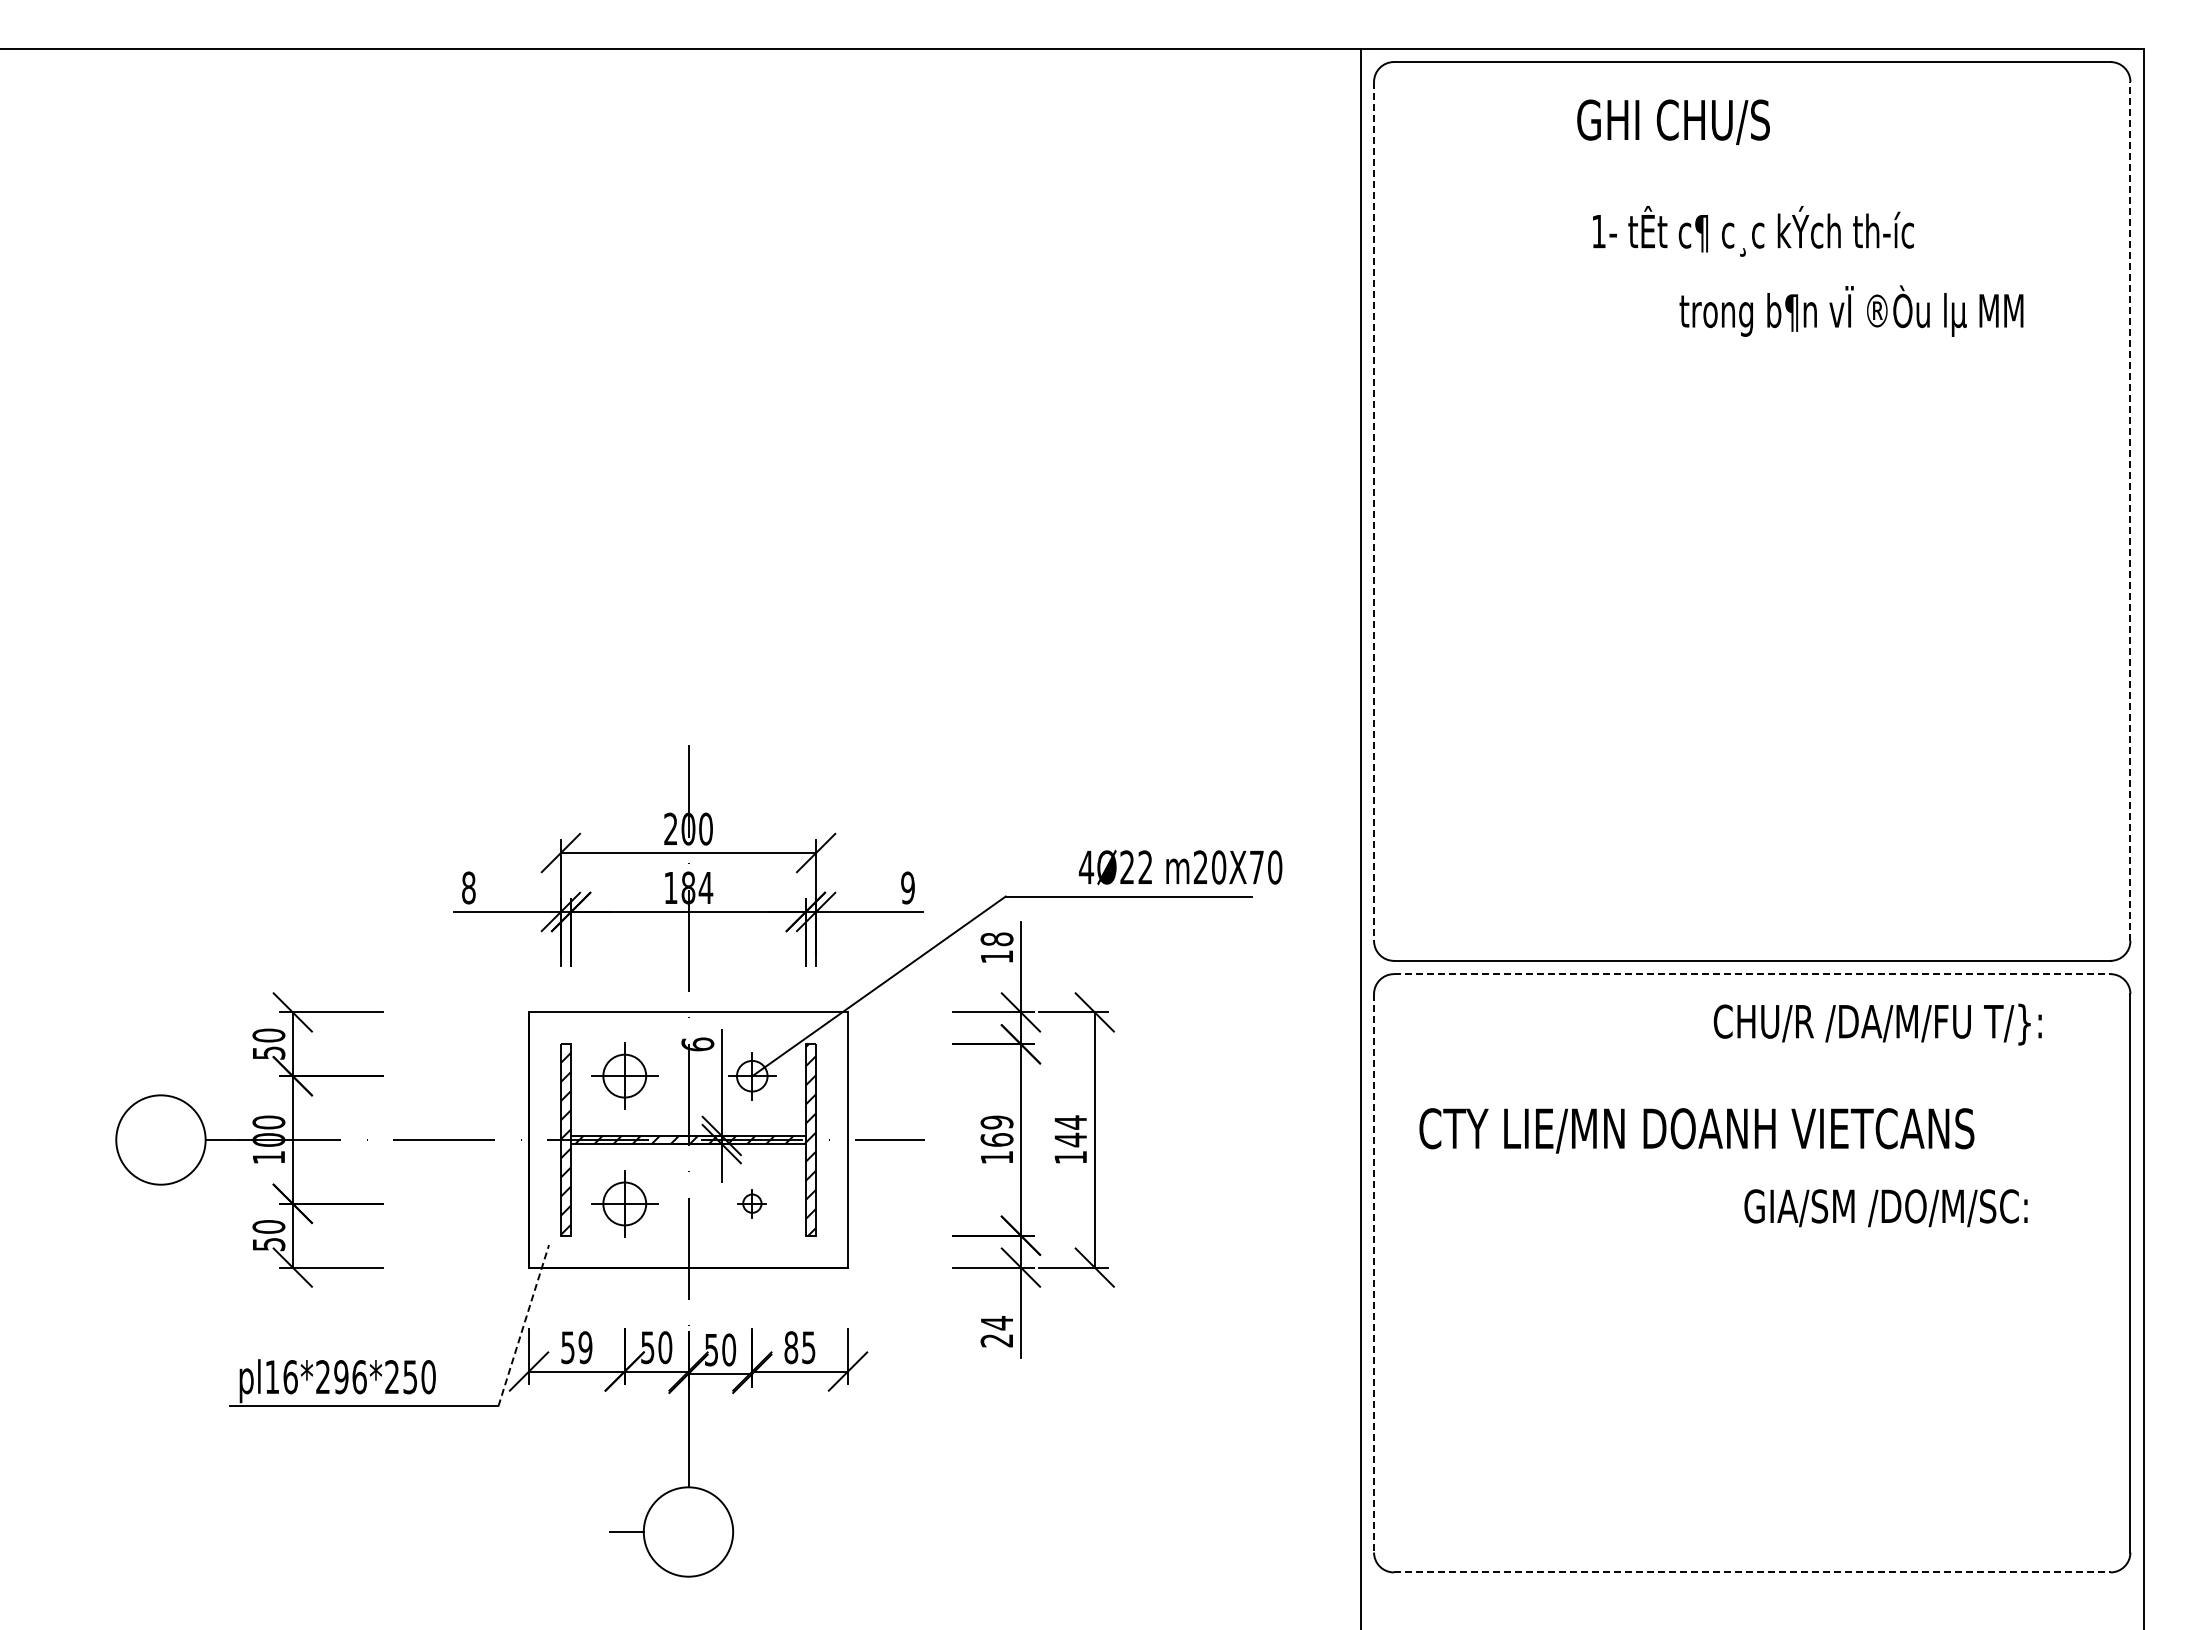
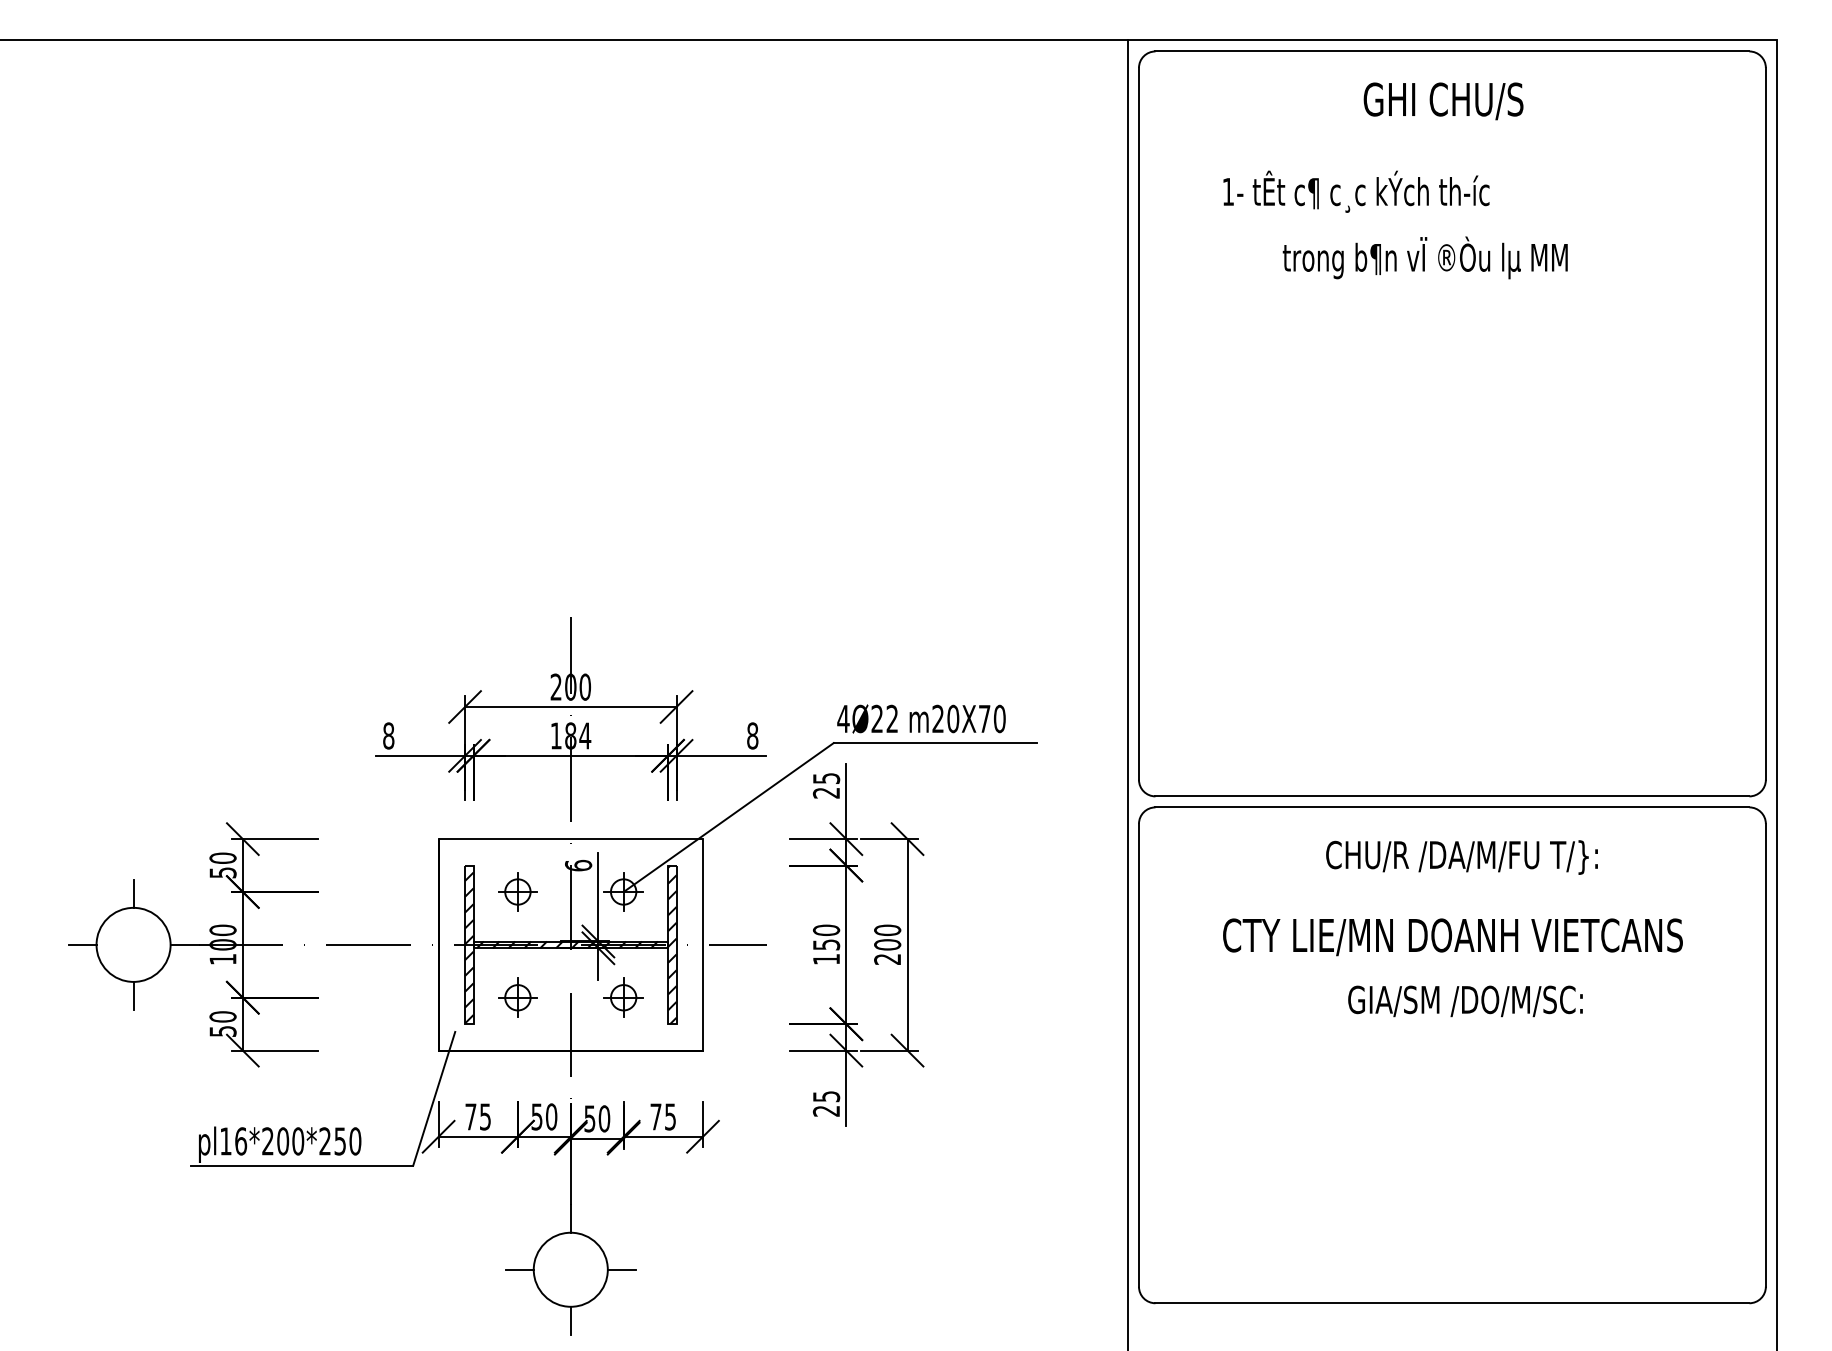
text: (1673, 121) -> (1443, 100), moved
text: (1753, 231) -> (1356, 191), moved
text: (1851, 310) -> (1425, 257), moved
line: (1374, 511) -> (1139, 423), dashed -> solid
line: (2130, 511) -> (1765, 423), dashed -> solid
text: (1180, 867) -> (921, 719), moved
text: (907, 887) -> (752, 735), 9 -> 8
text: (996, 947) -> (826, 785), 18 -> 25
line: (1752, 974) -> (1452, 807), dashed -> solid
text: (1877, 1024) -> (1461, 857), moved
part: (624, 1076) -> (517, 892), size x0.71
line: (160, 1078) -> (133, 893), added
text: (996, 1130) -> (826, 936), 169 -> 150
text: (1696, 1130) -> (1452, 936), moved
text: (1070, 1139) -> (887, 944), 144 -> 200
line: (99, 1140) -> (82, 945), added
line: (160, 1201) -> (133, 995), added
part: (624, 1203) -> (517, 997), size x0.71
part: (752, 1203) -> (623, 997), size x1.67
text: (1885, 1208) -> (1465, 1001), moved
line: (1374, 1273) -> (1139, 1055), dashed -> solid
text: (997, 1323) -> (826, 1096), 24 -> 25
line: (523, 1325) -> (434, 1098), dashed -> solid
text: (576, 1347) -> (477, 1116), 59 -> 75
text: (791, 1347) -> (656, 1116), 85 -> 75
text: (350, 1377) -> (290, 1141), pl16*296*250 -> pl16*200*250
line: (749, 1532) -> (621, 1270), added
line: (1752, 1572) -> (1452, 1303), dashed -> solid
line: (688, 1593) -> (570, 1320), added

